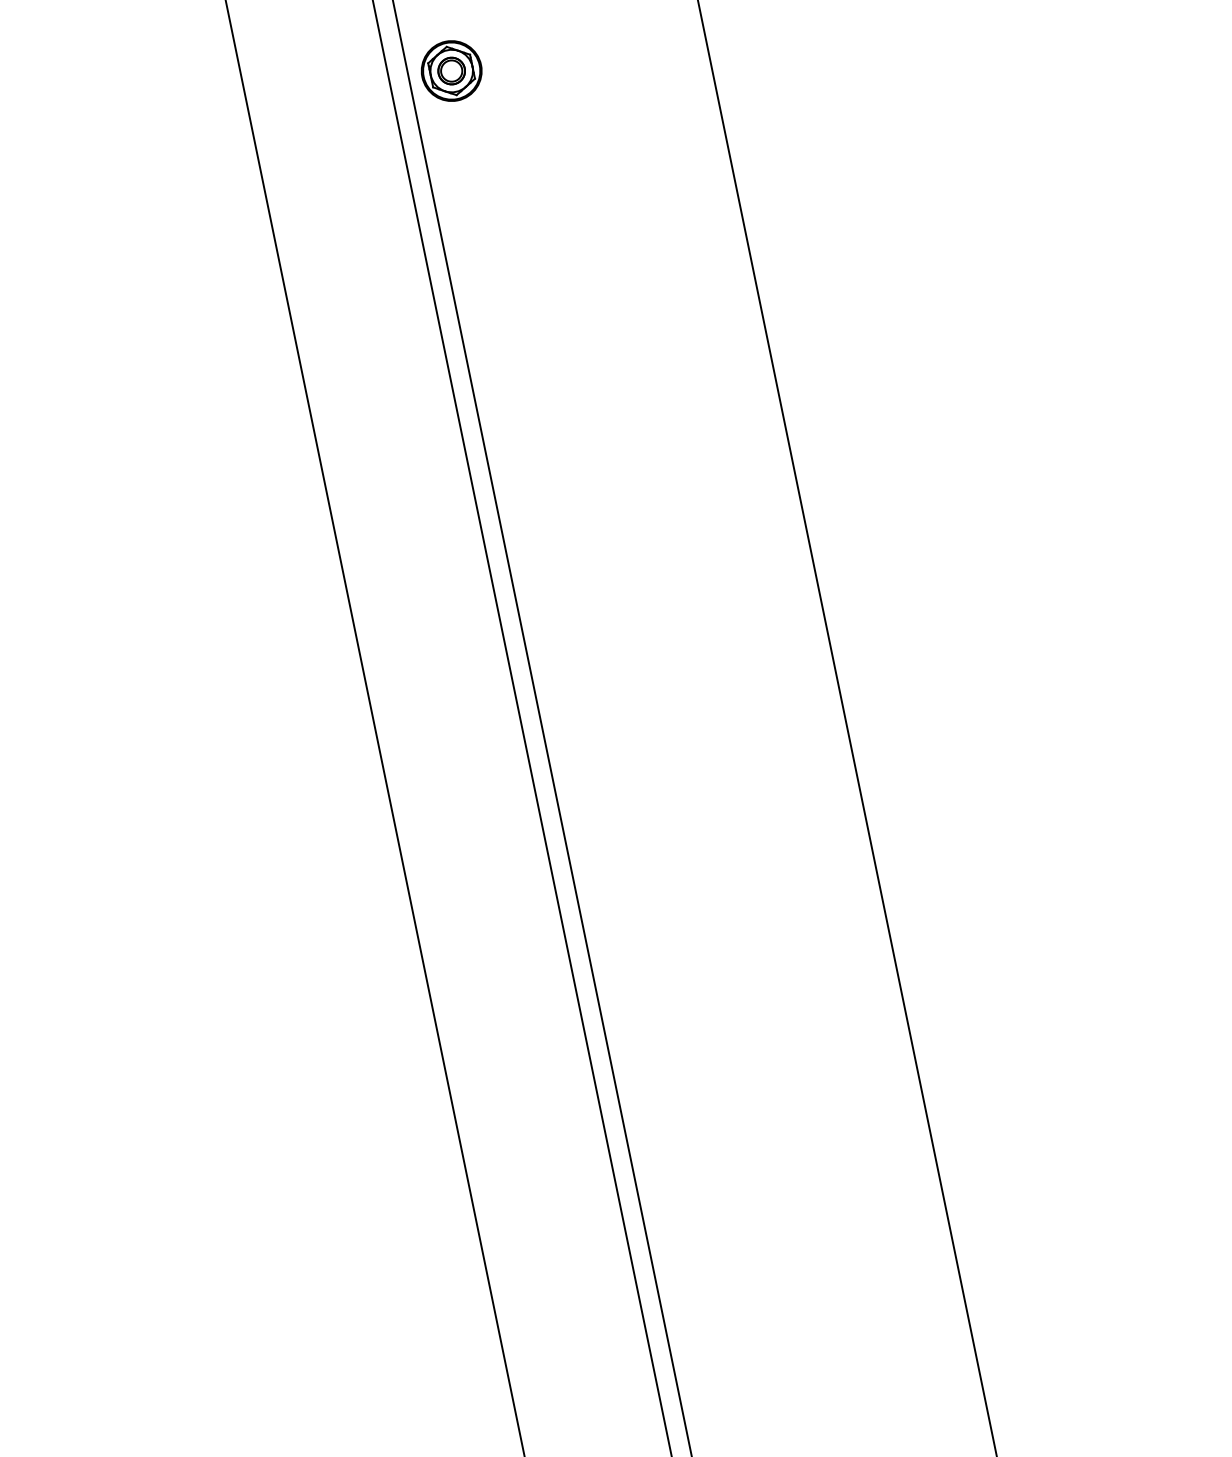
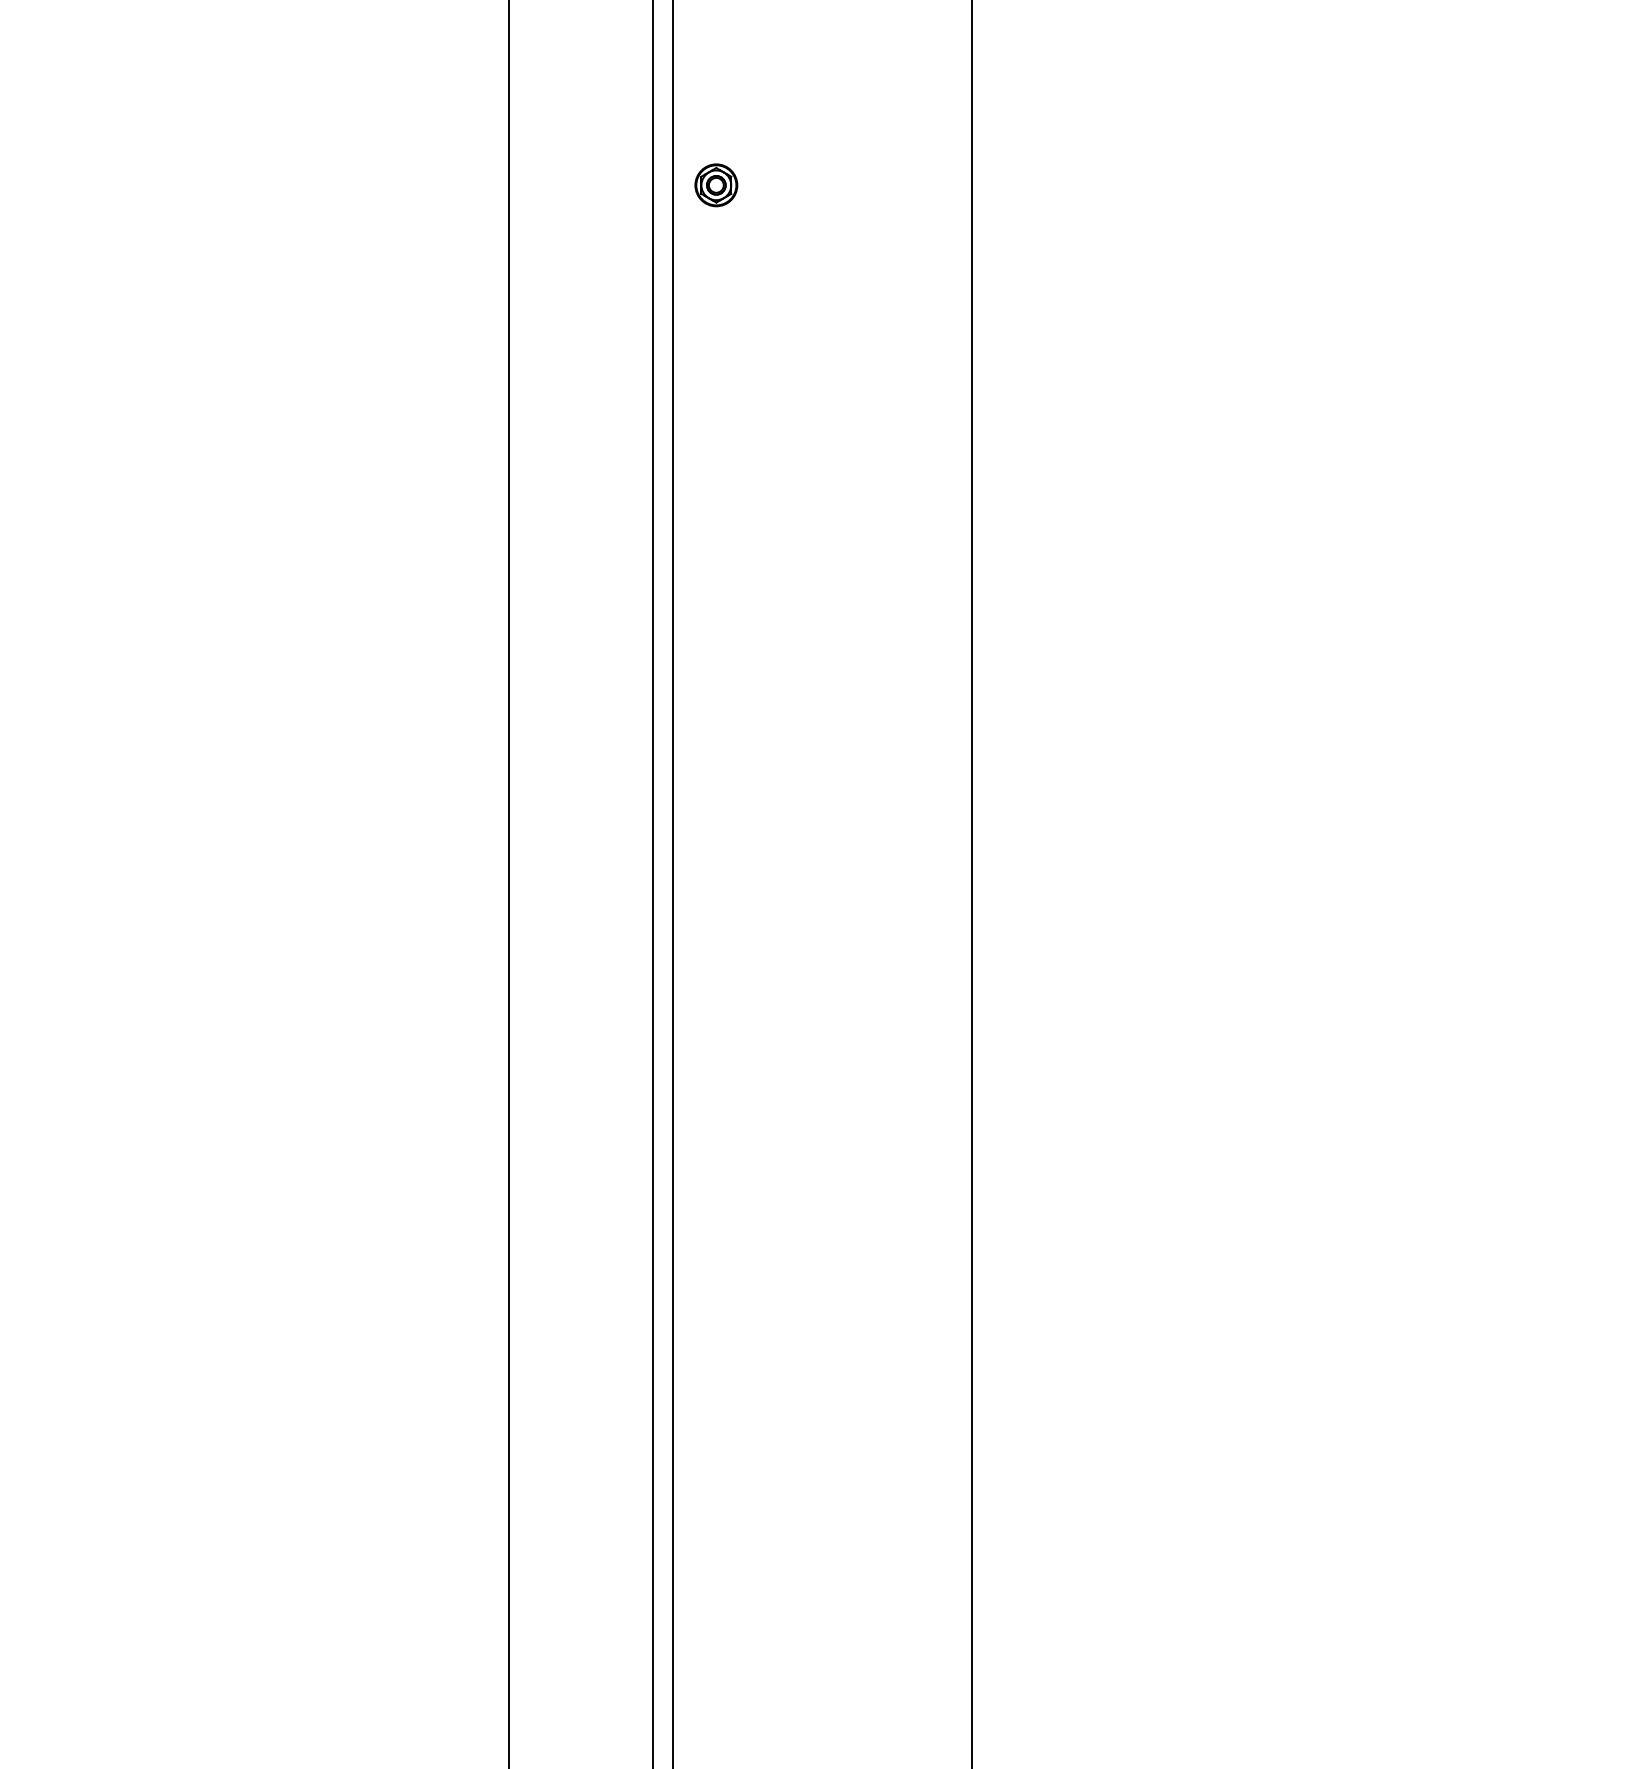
part: (451, 71) -> (716, 185), size x0.7

